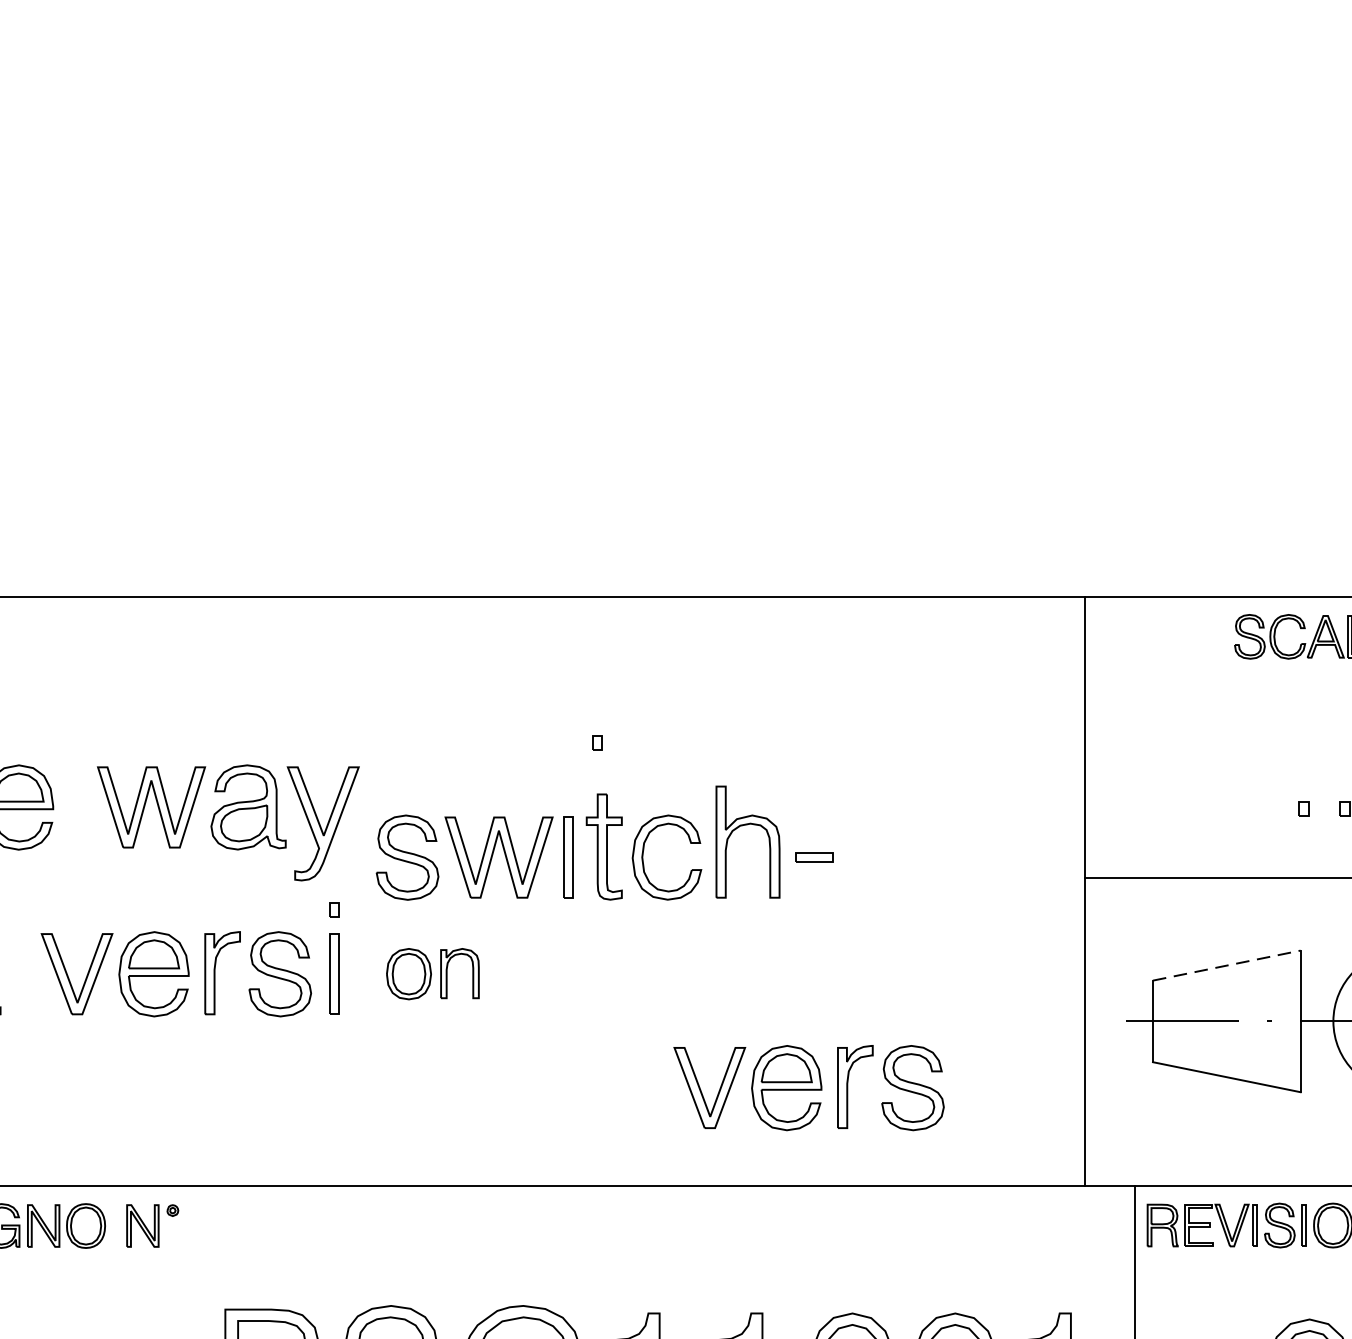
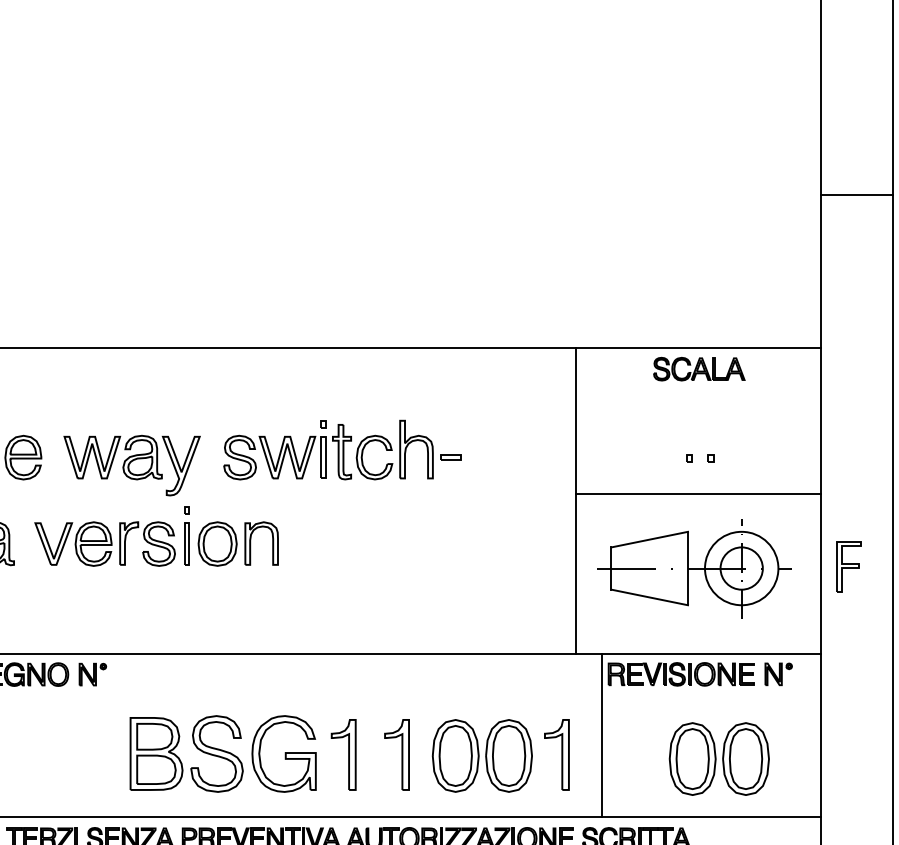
part: (605, 841) -> (342, 449), moved
line: (1228, 965) -> (650, 539), dashed -> solid
part: (431, 973) -> (237, 543), size x1.67
part: (807, 1086) -> (432, 602), removed

